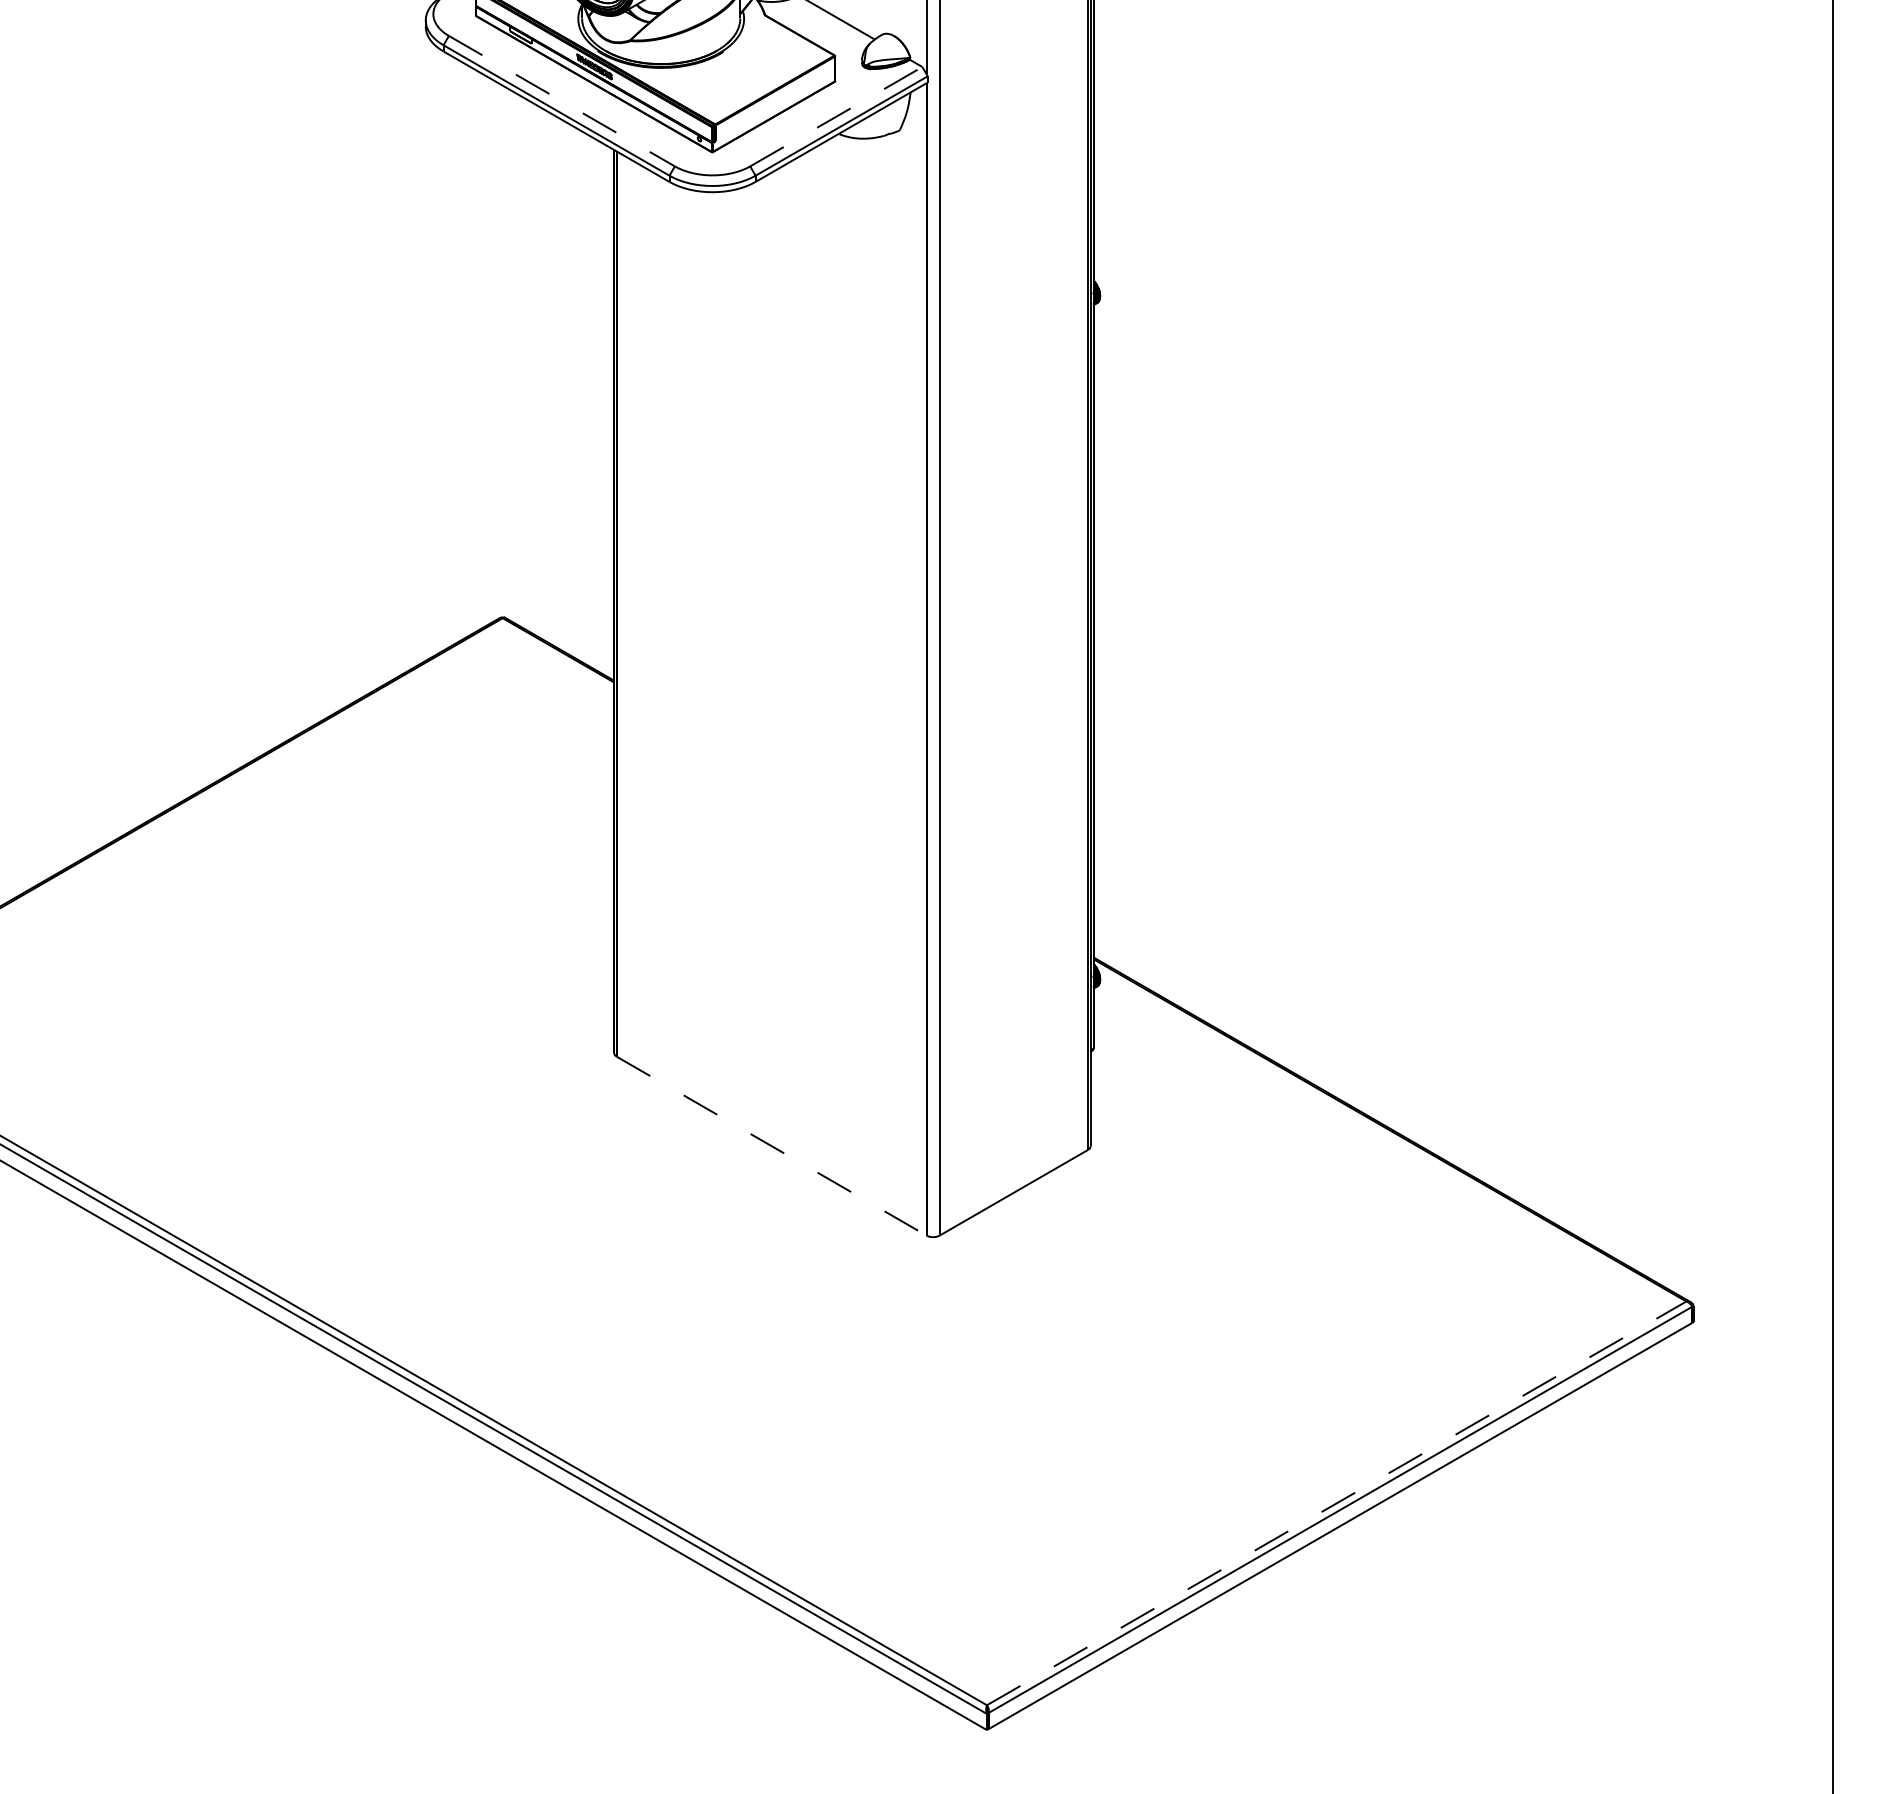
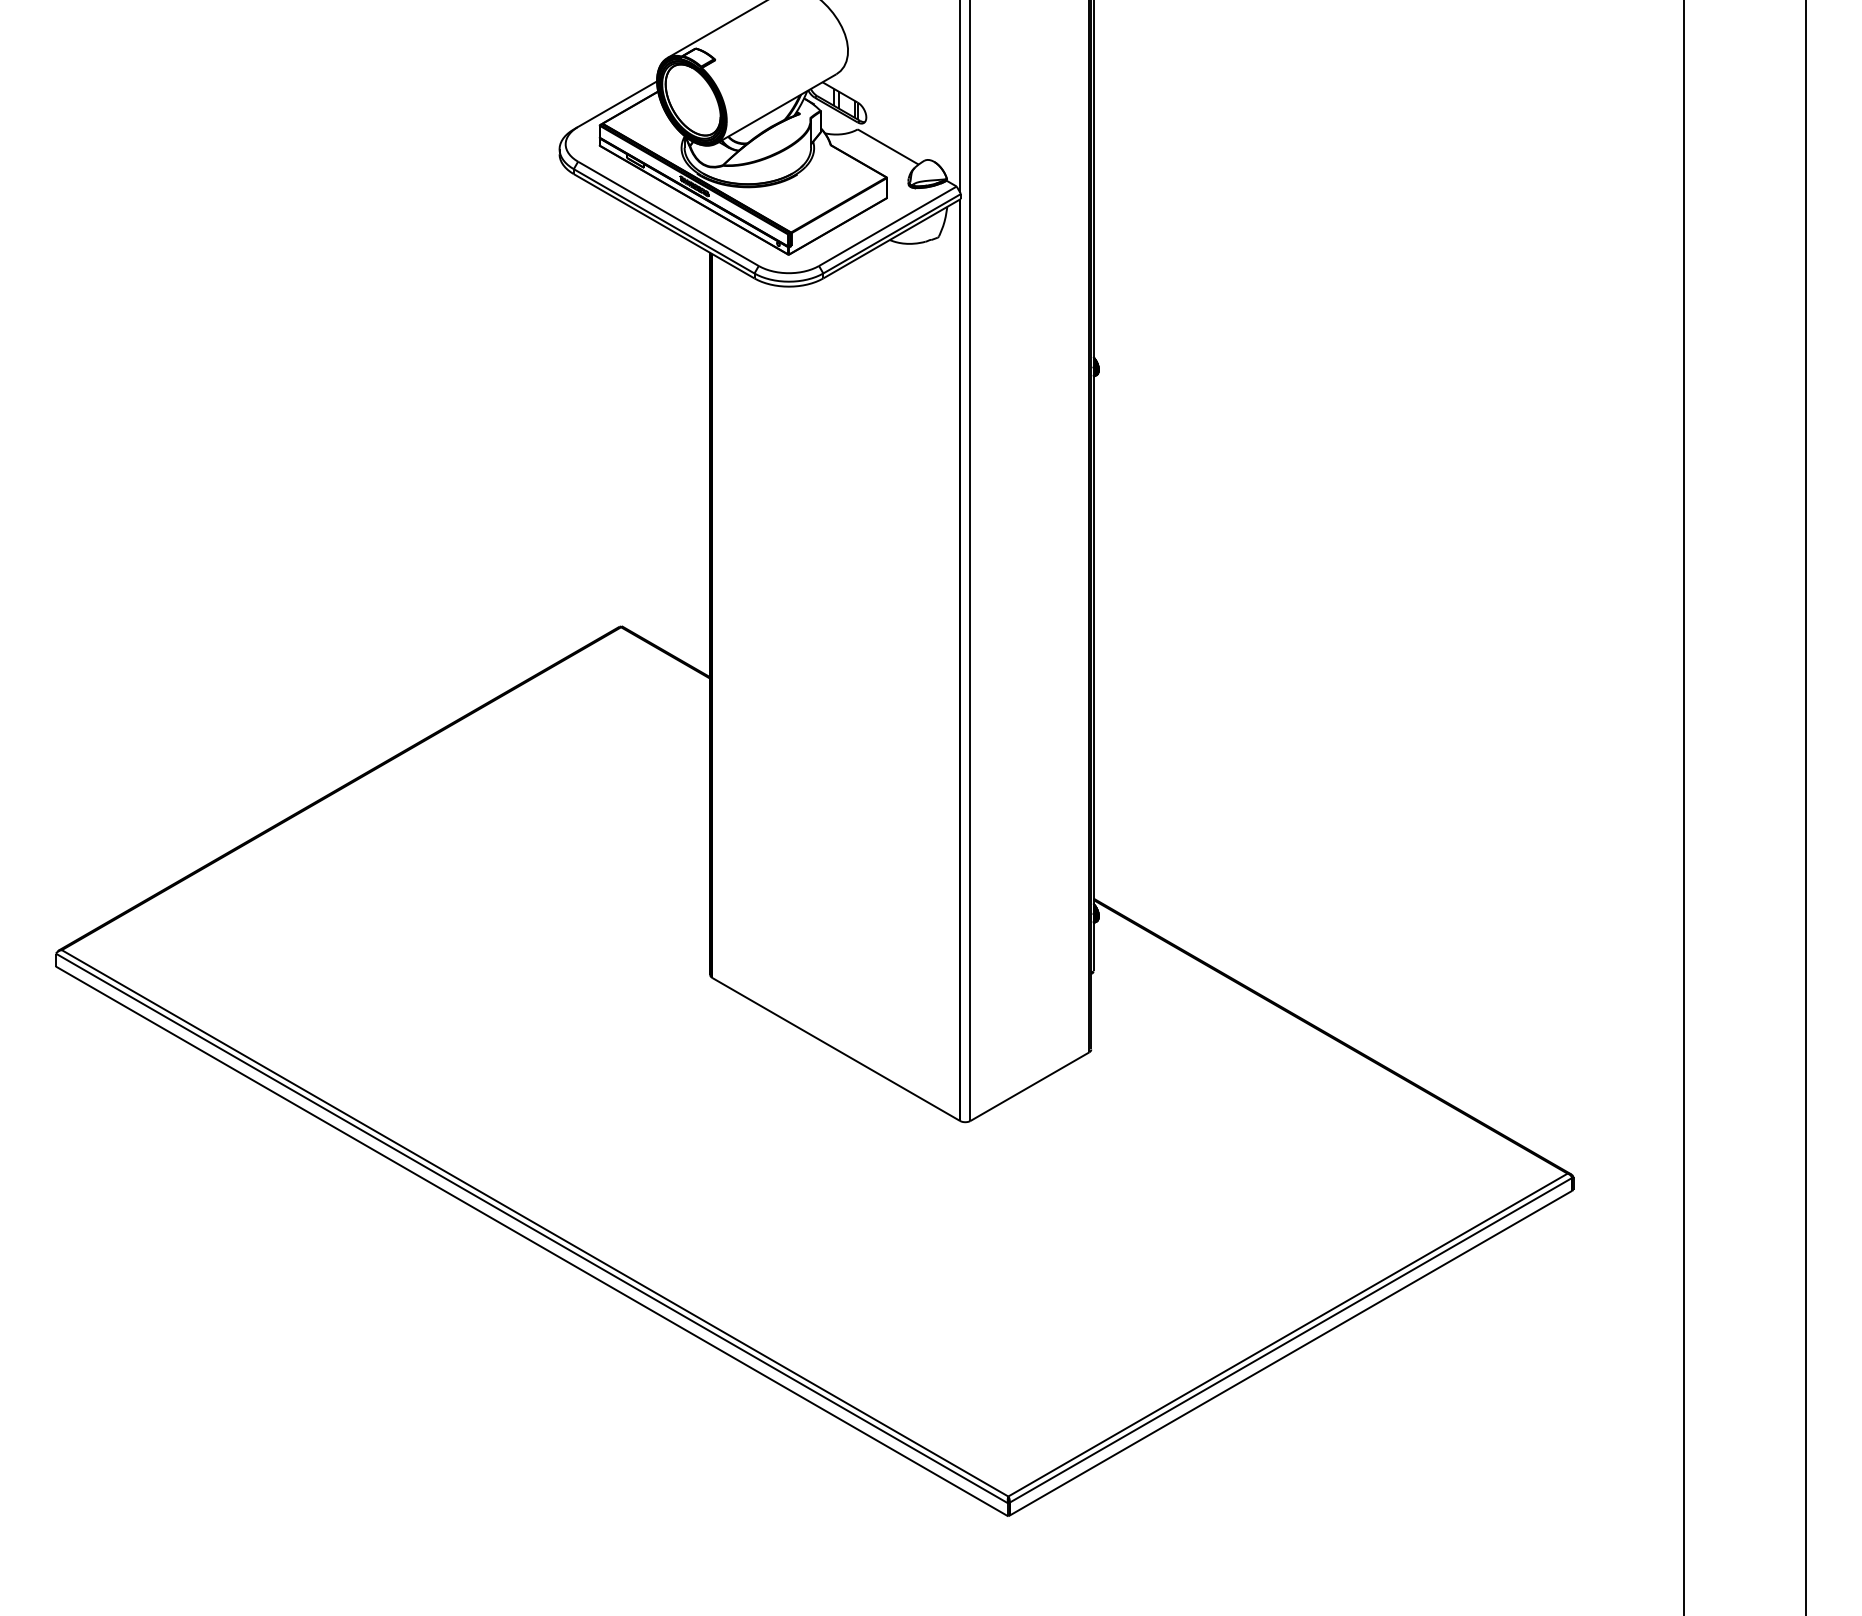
line: (561, 101) -> (668, 214), dashed -> solid
line: (837, 116) -> (888, 226), dashed -> solid
line: (772, 1146) -> (836, 1049), dashed -> solid
line: (1336, 1503) -> (1287, 1335), dashed -> solid

